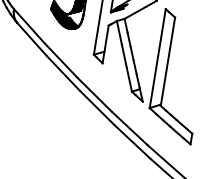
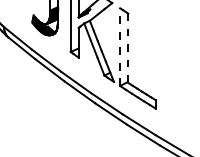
line: (158, 59) -> (120, 47), solid -> dashed
line: (168, 62) -> (128, 48), solid -> dashed

